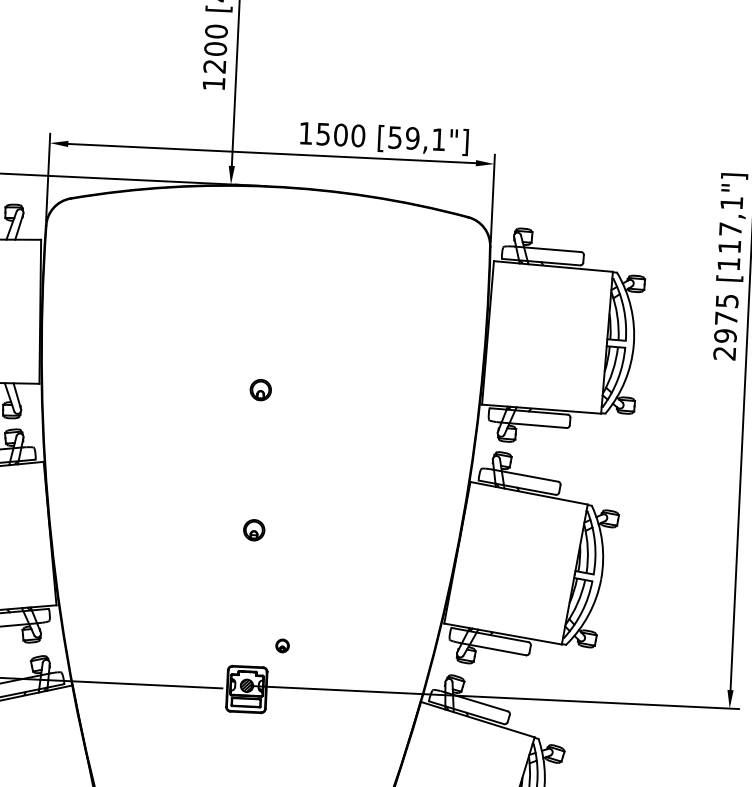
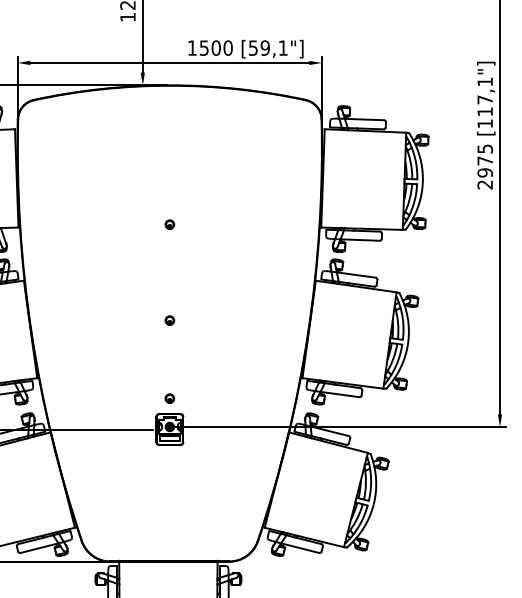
part: (260, 389) -> (169, 224), size x0.62
part: (253, 530) -> (169, 320), size x0.62
part: (282, 645) -> (169, 398), moved

